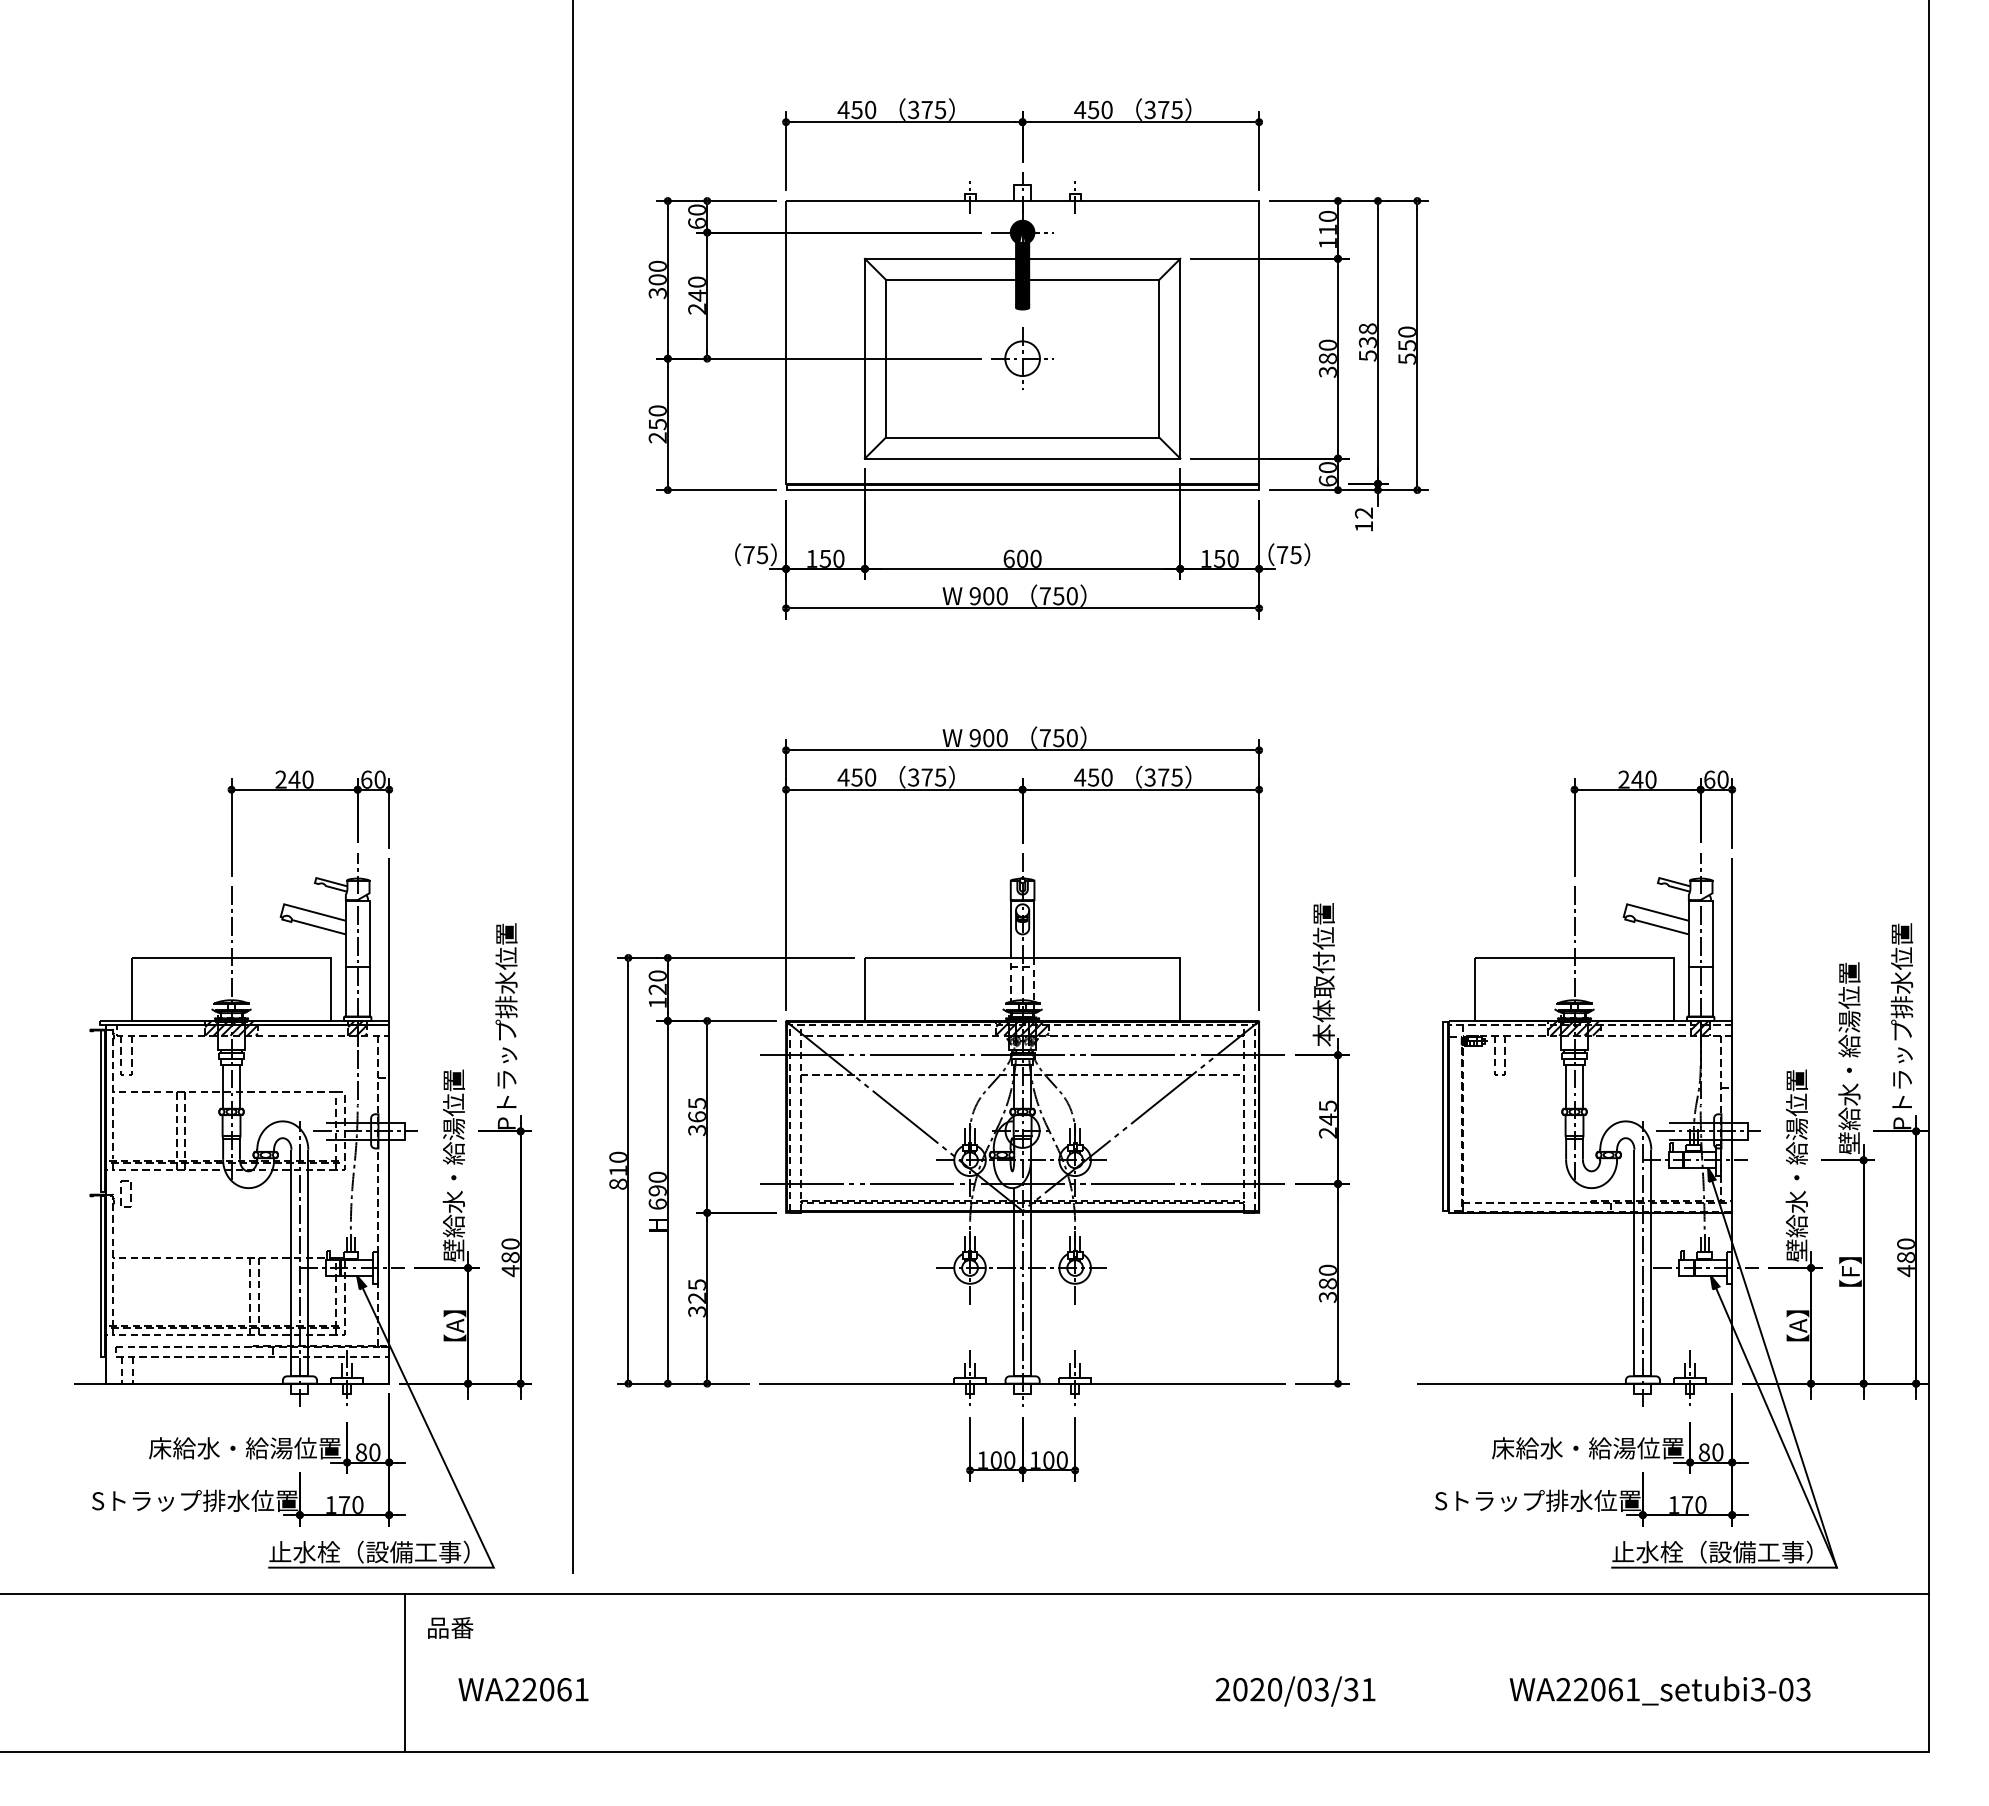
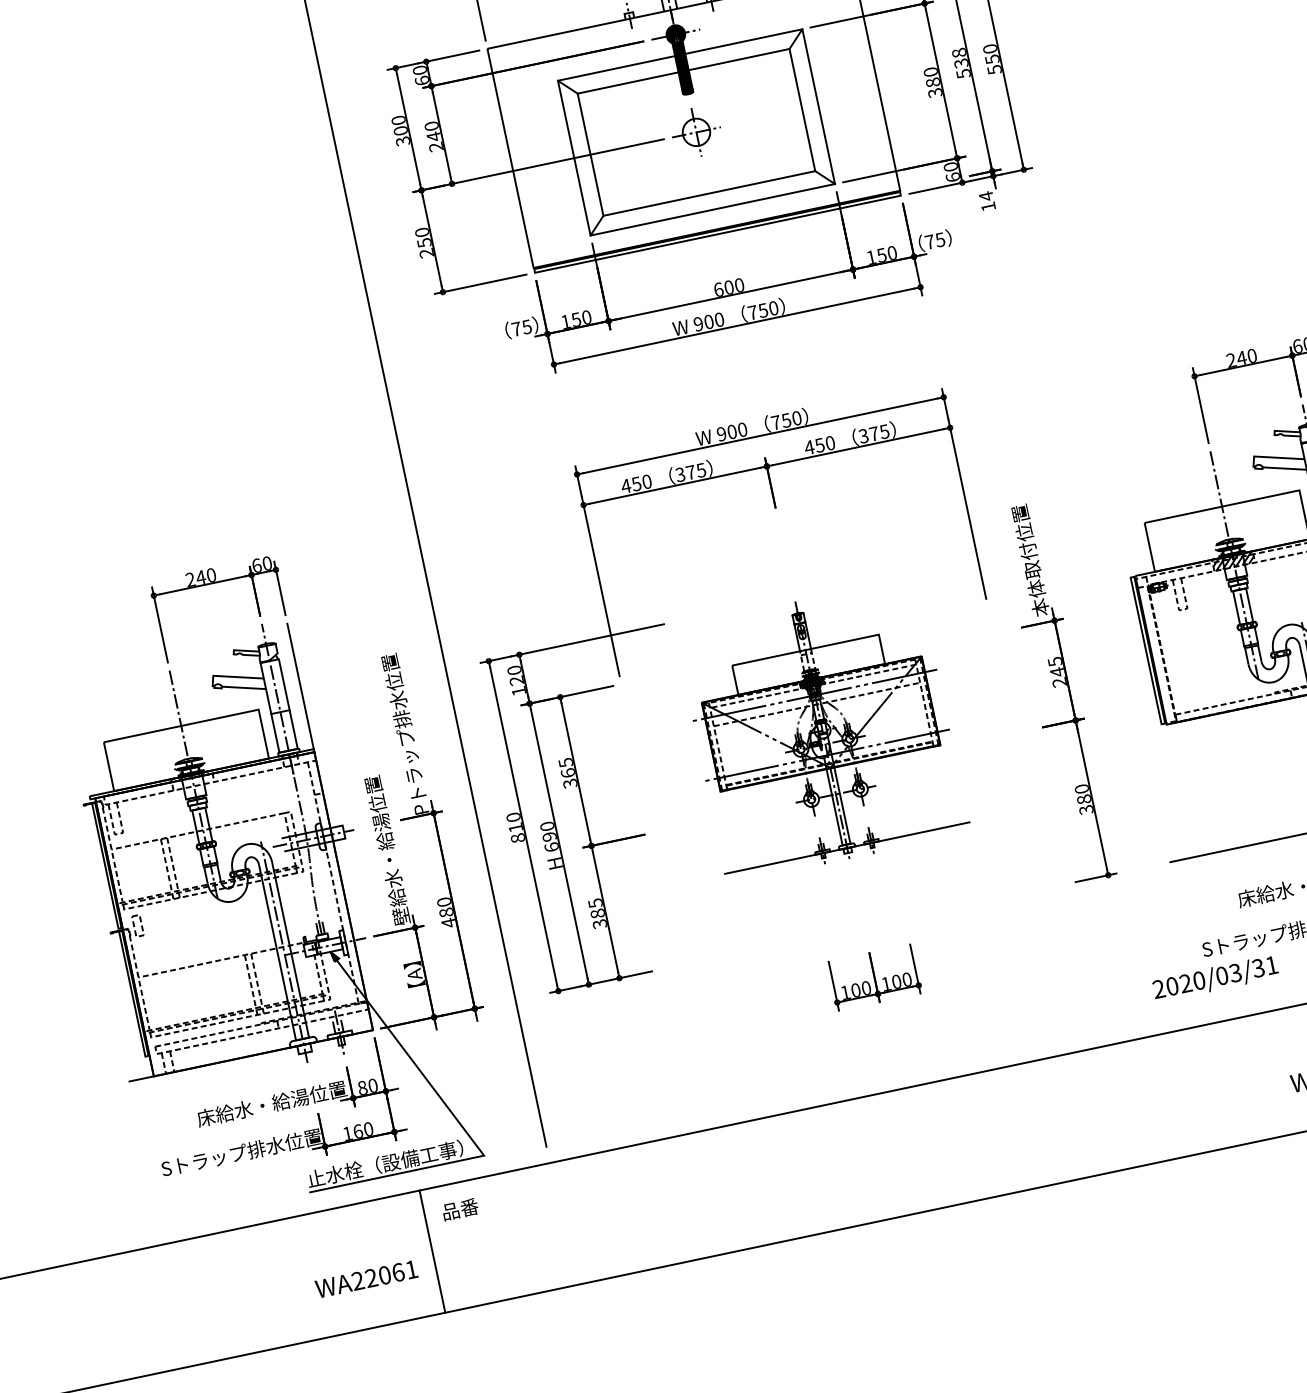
text: (1363, 513) -> (985, 196), 12 -> 14
hatch: (231, 1027) -> (192, 779), removed
hatch: (357, 1027) -> (290, 759), removed
part: (1022, 1129) -> (822, 729), size x0.6
text: (696, 1297) -> (597, 913), 325 -> 385
text: (344, 1504) -> (358, 1131), 170 -> 160
text: (523, 1689) -> (366, 1279), moved
text: (1295, 1691) -> (1215, 978), moved

